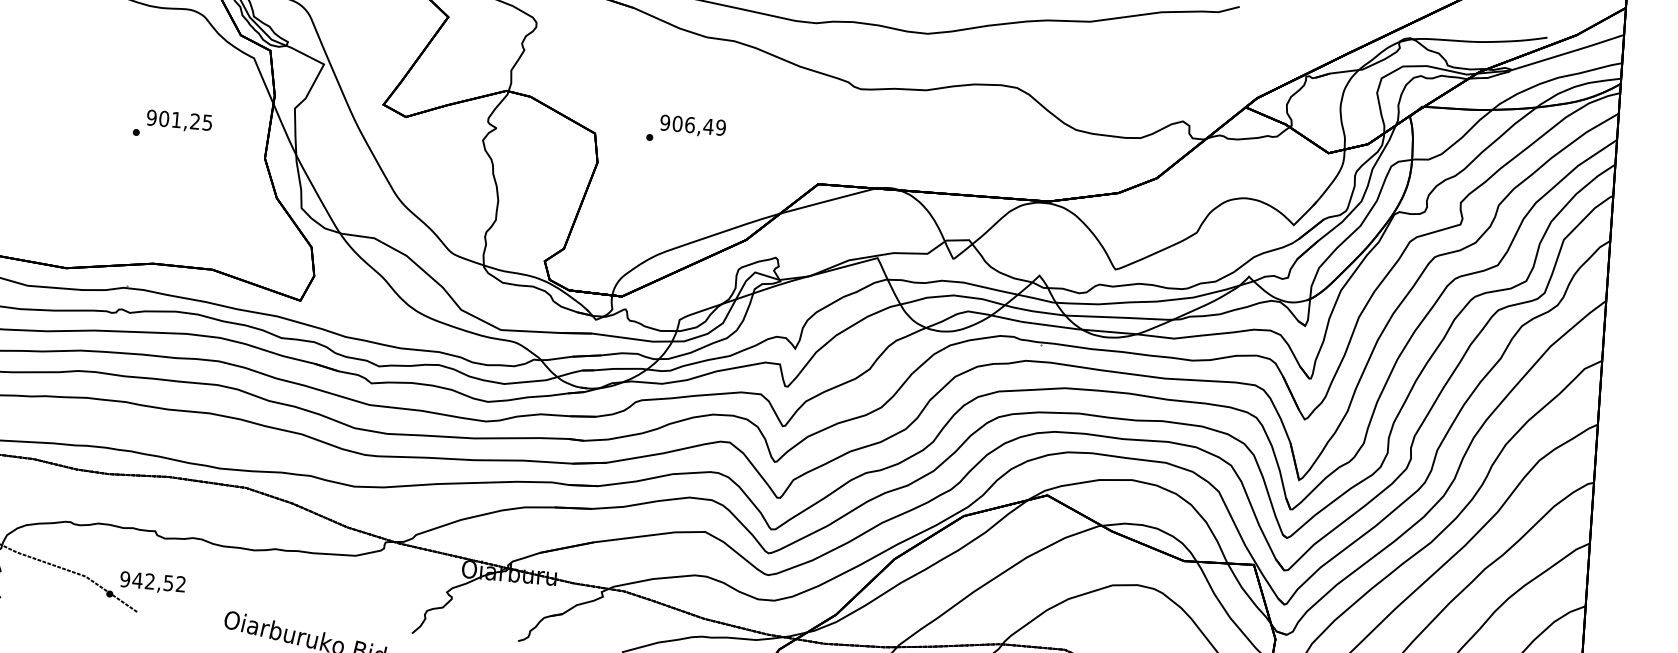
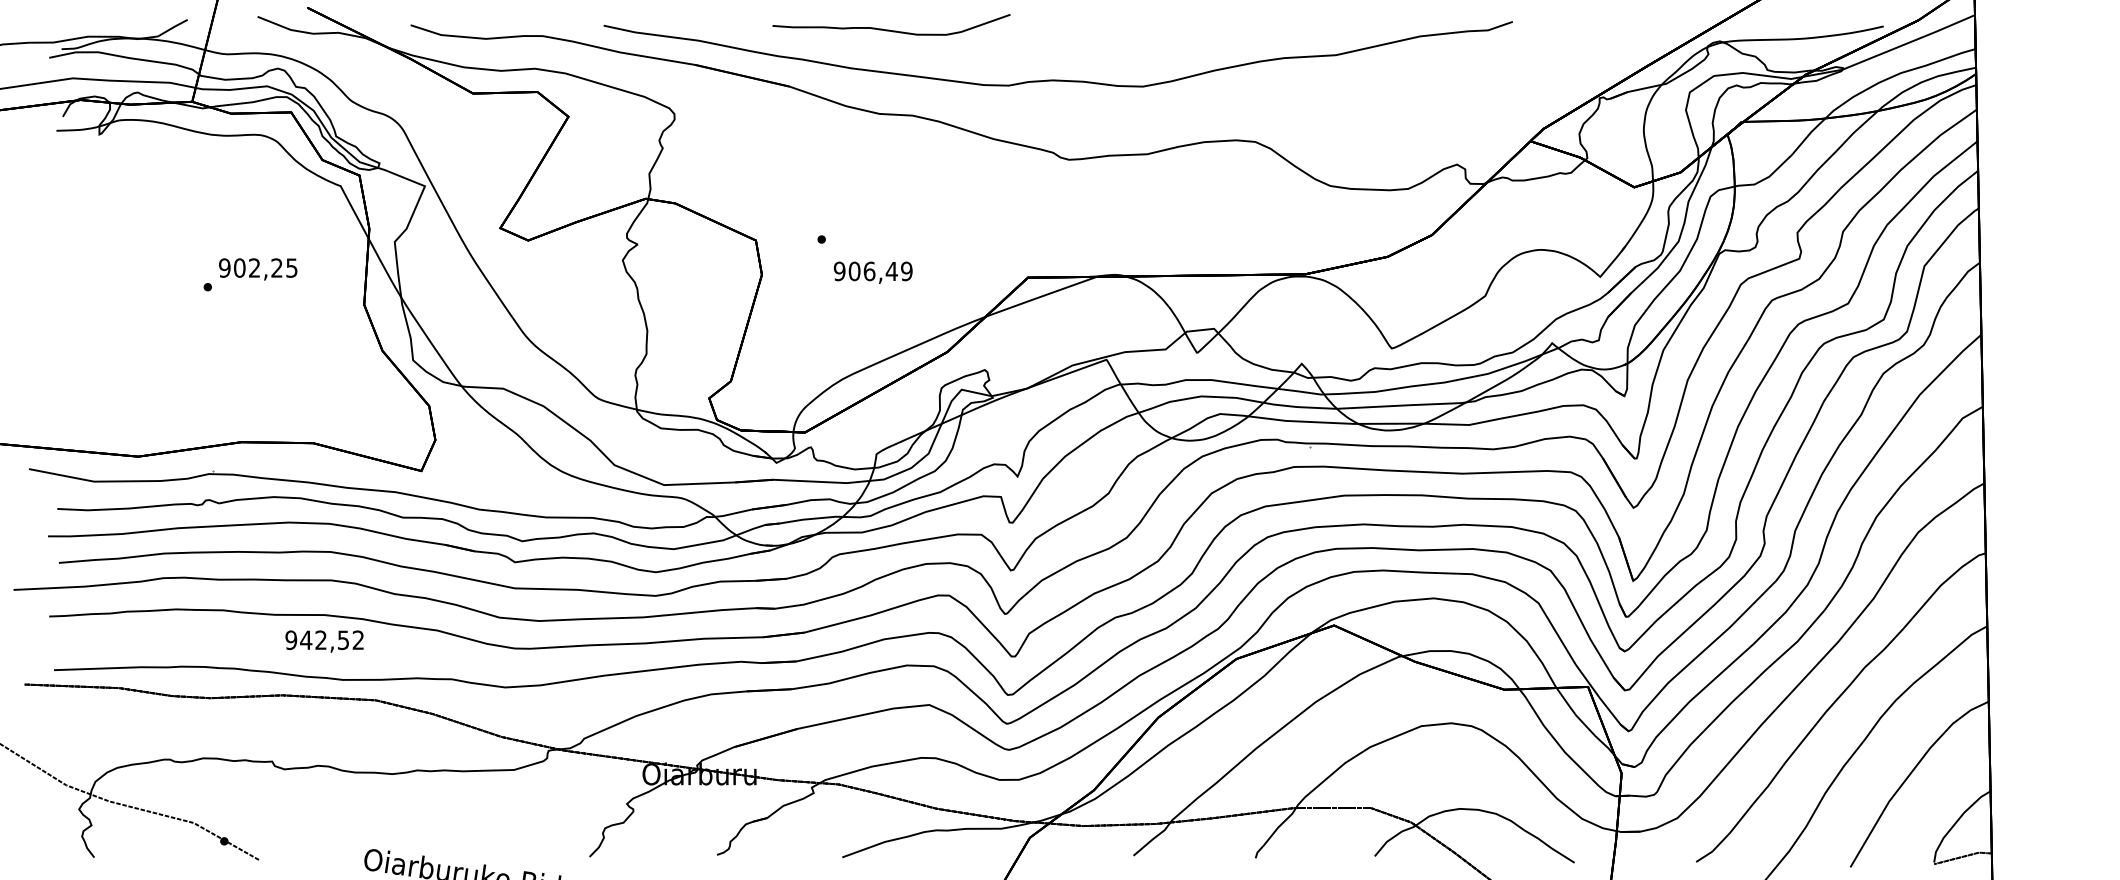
text: (176, 119) -> (254, 267), 901,25 -> 902,25
text: (692, 126) -> (872, 272), moved
text: (152, 582) -> (324, 641), moved

